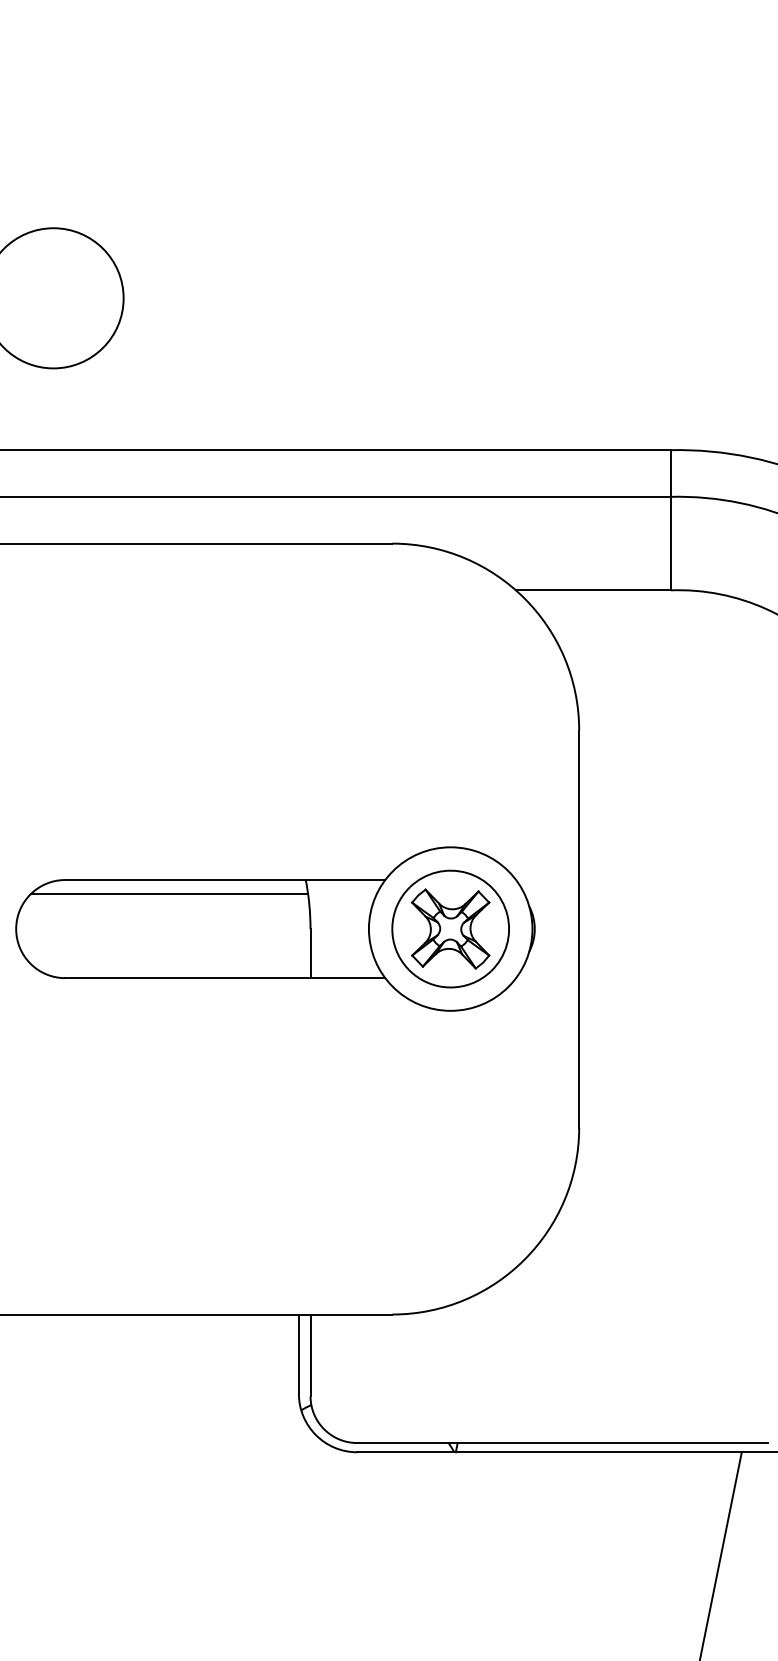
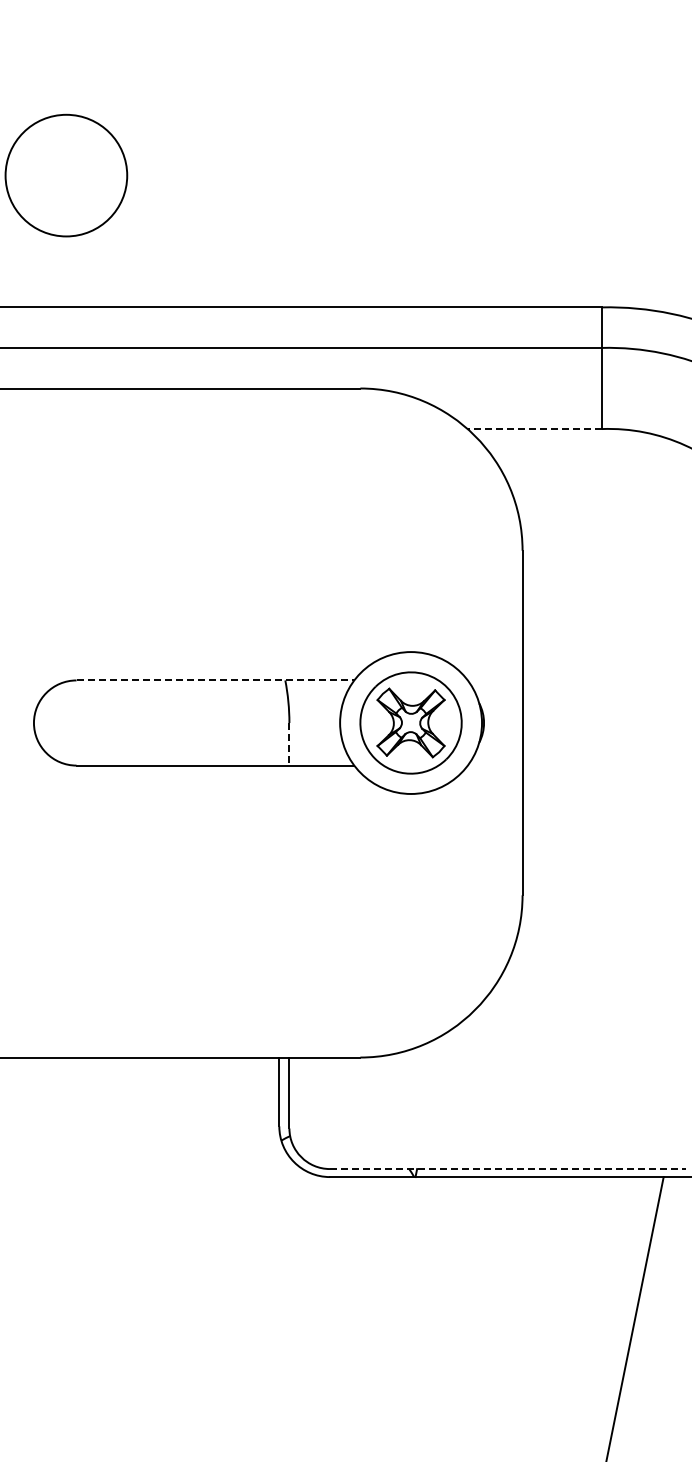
line: (592, 590) -> (534, 429), solid -> dashed
line: (225, 880) -> (215, 680), solid -> dashed
line: (168, 893) -> (166, 692), removed
line: (310, 953) -> (289, 744), solid -> dashed
line: (562, 1443) -> (508, 1169), solid -> dashed

